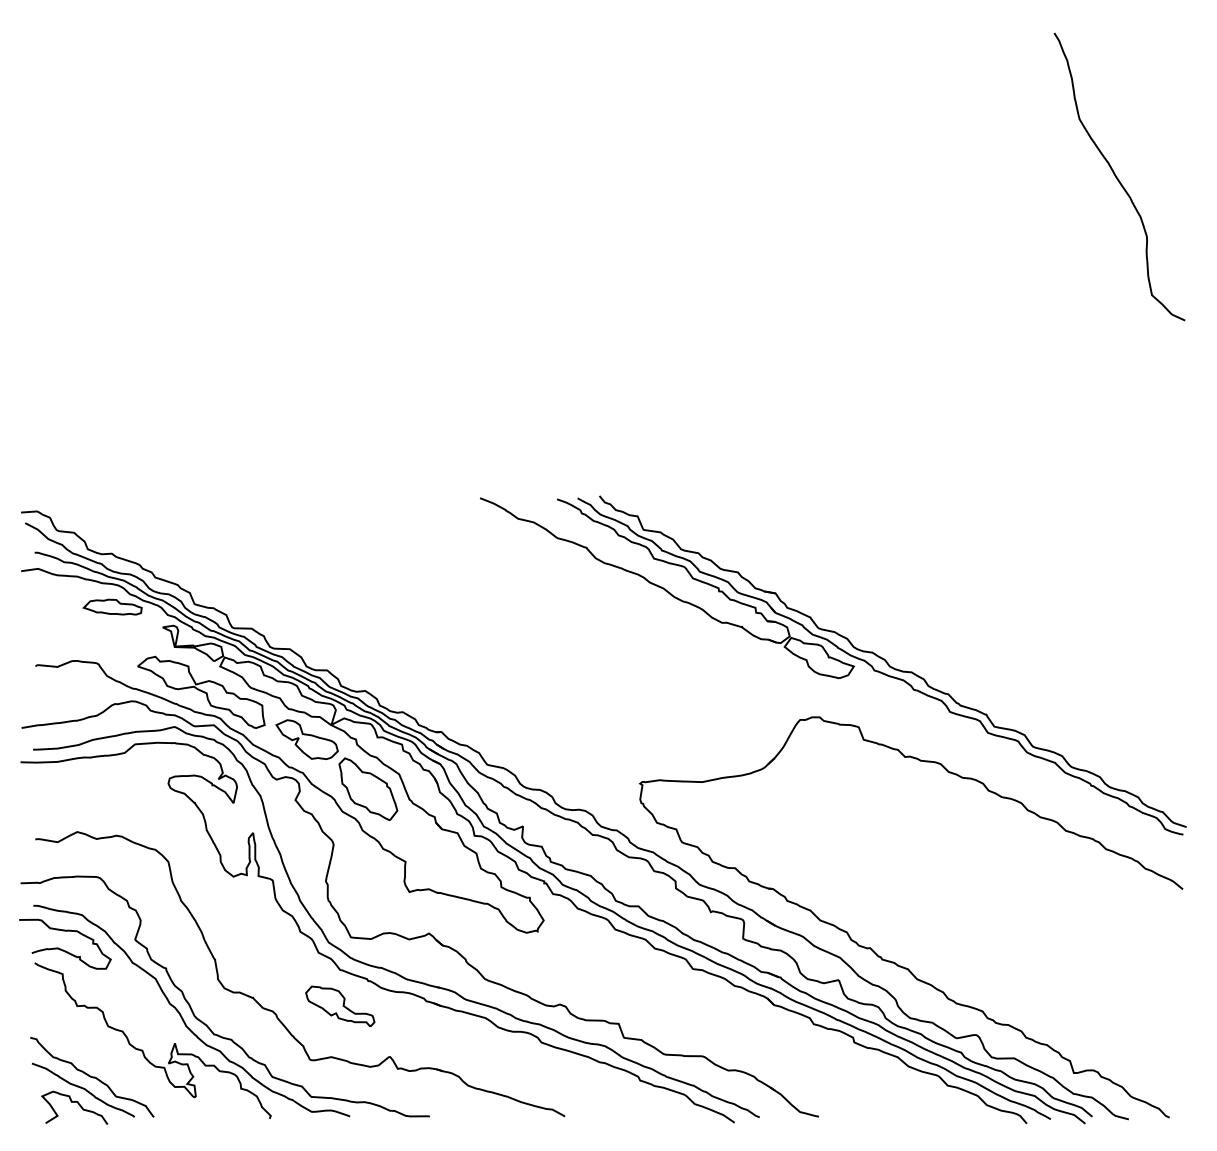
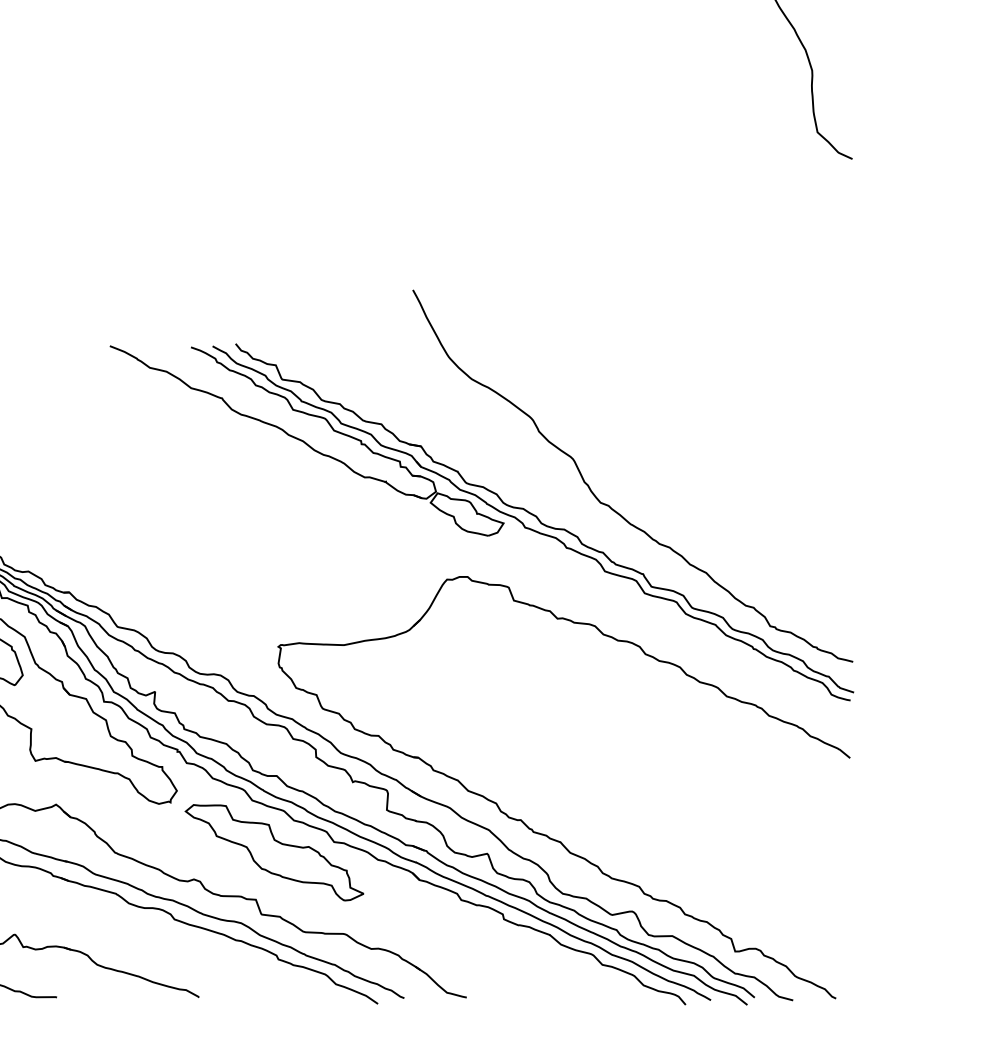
curve: (953, 648) -> (608, 504), added
part: (636, 979) -> (274, 853), added

